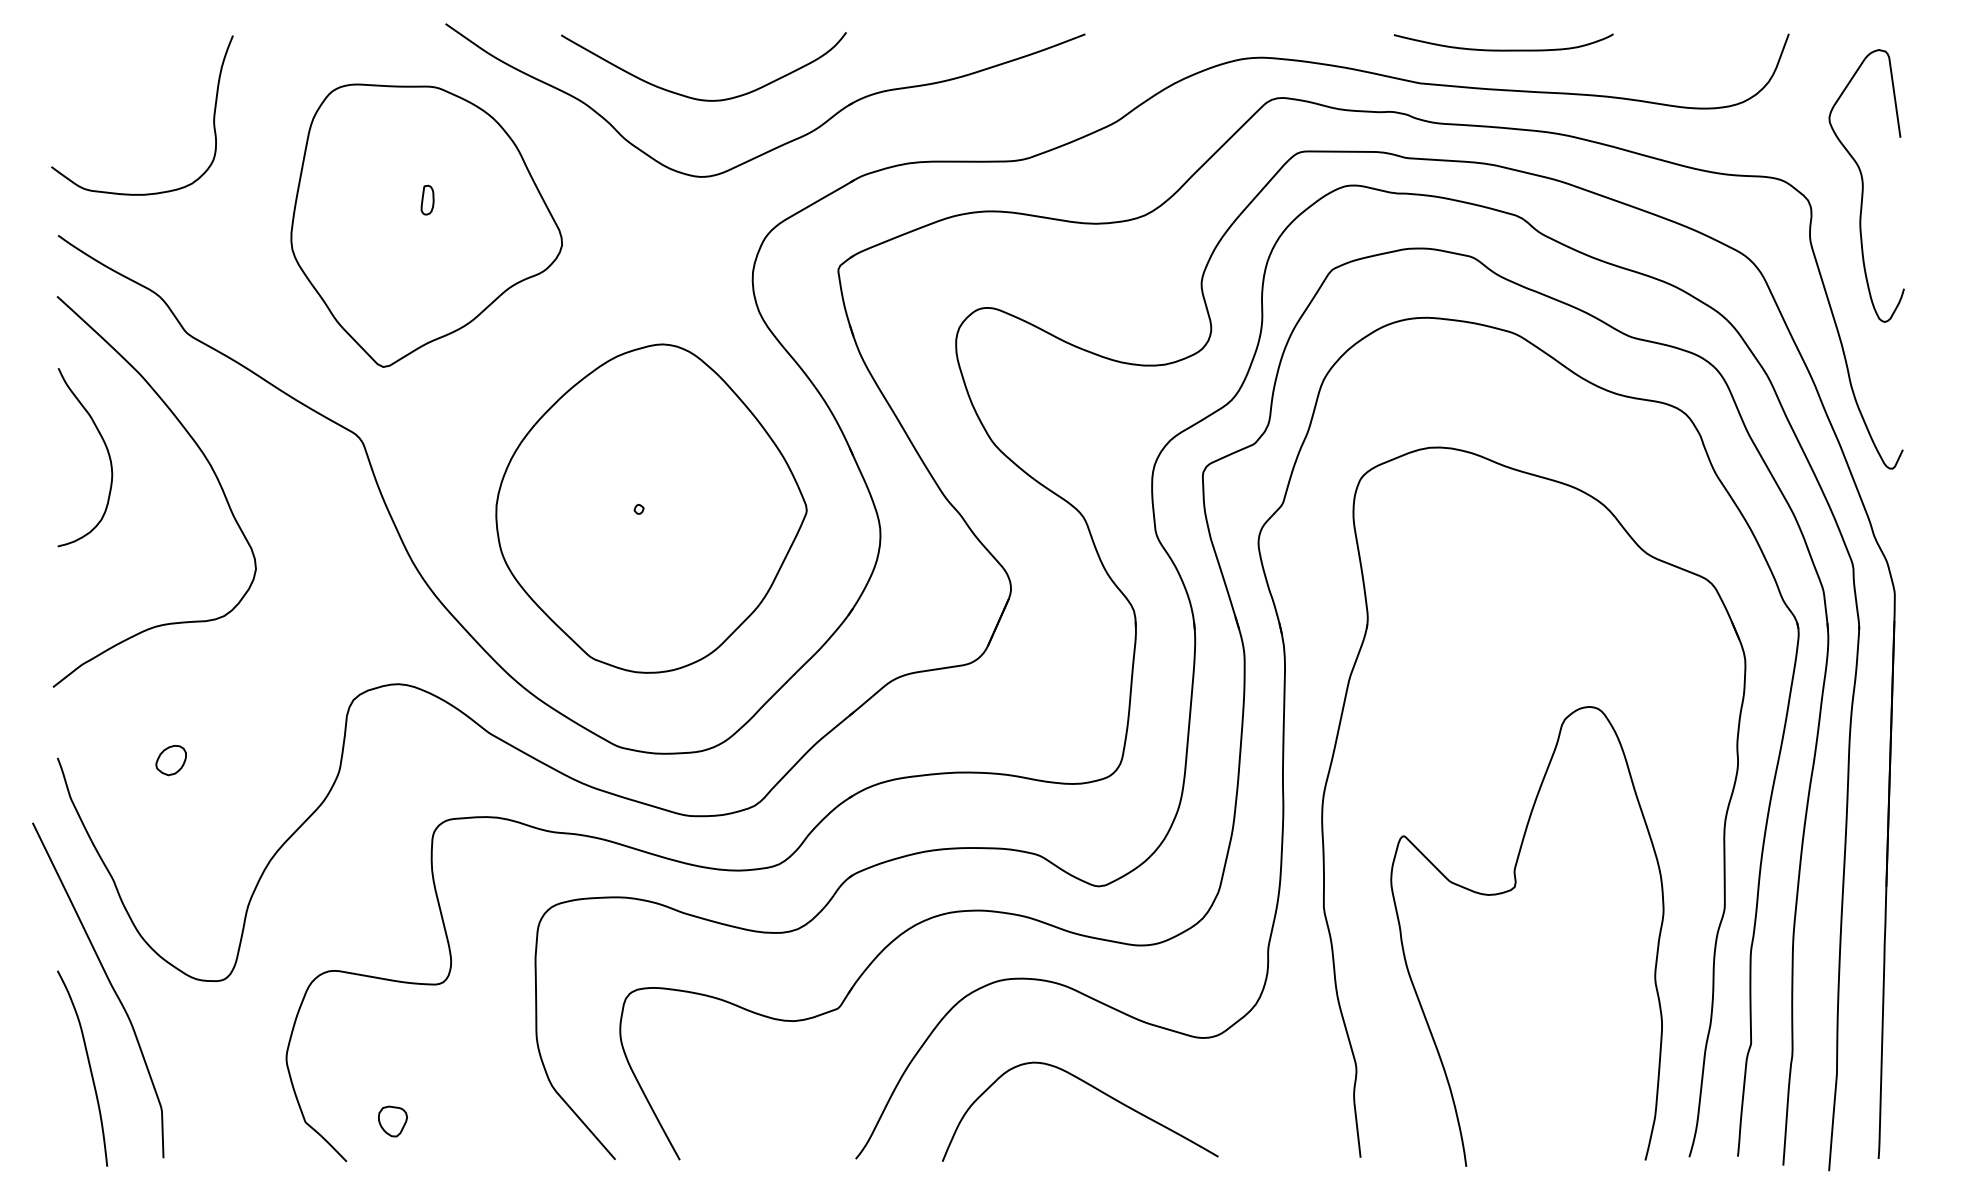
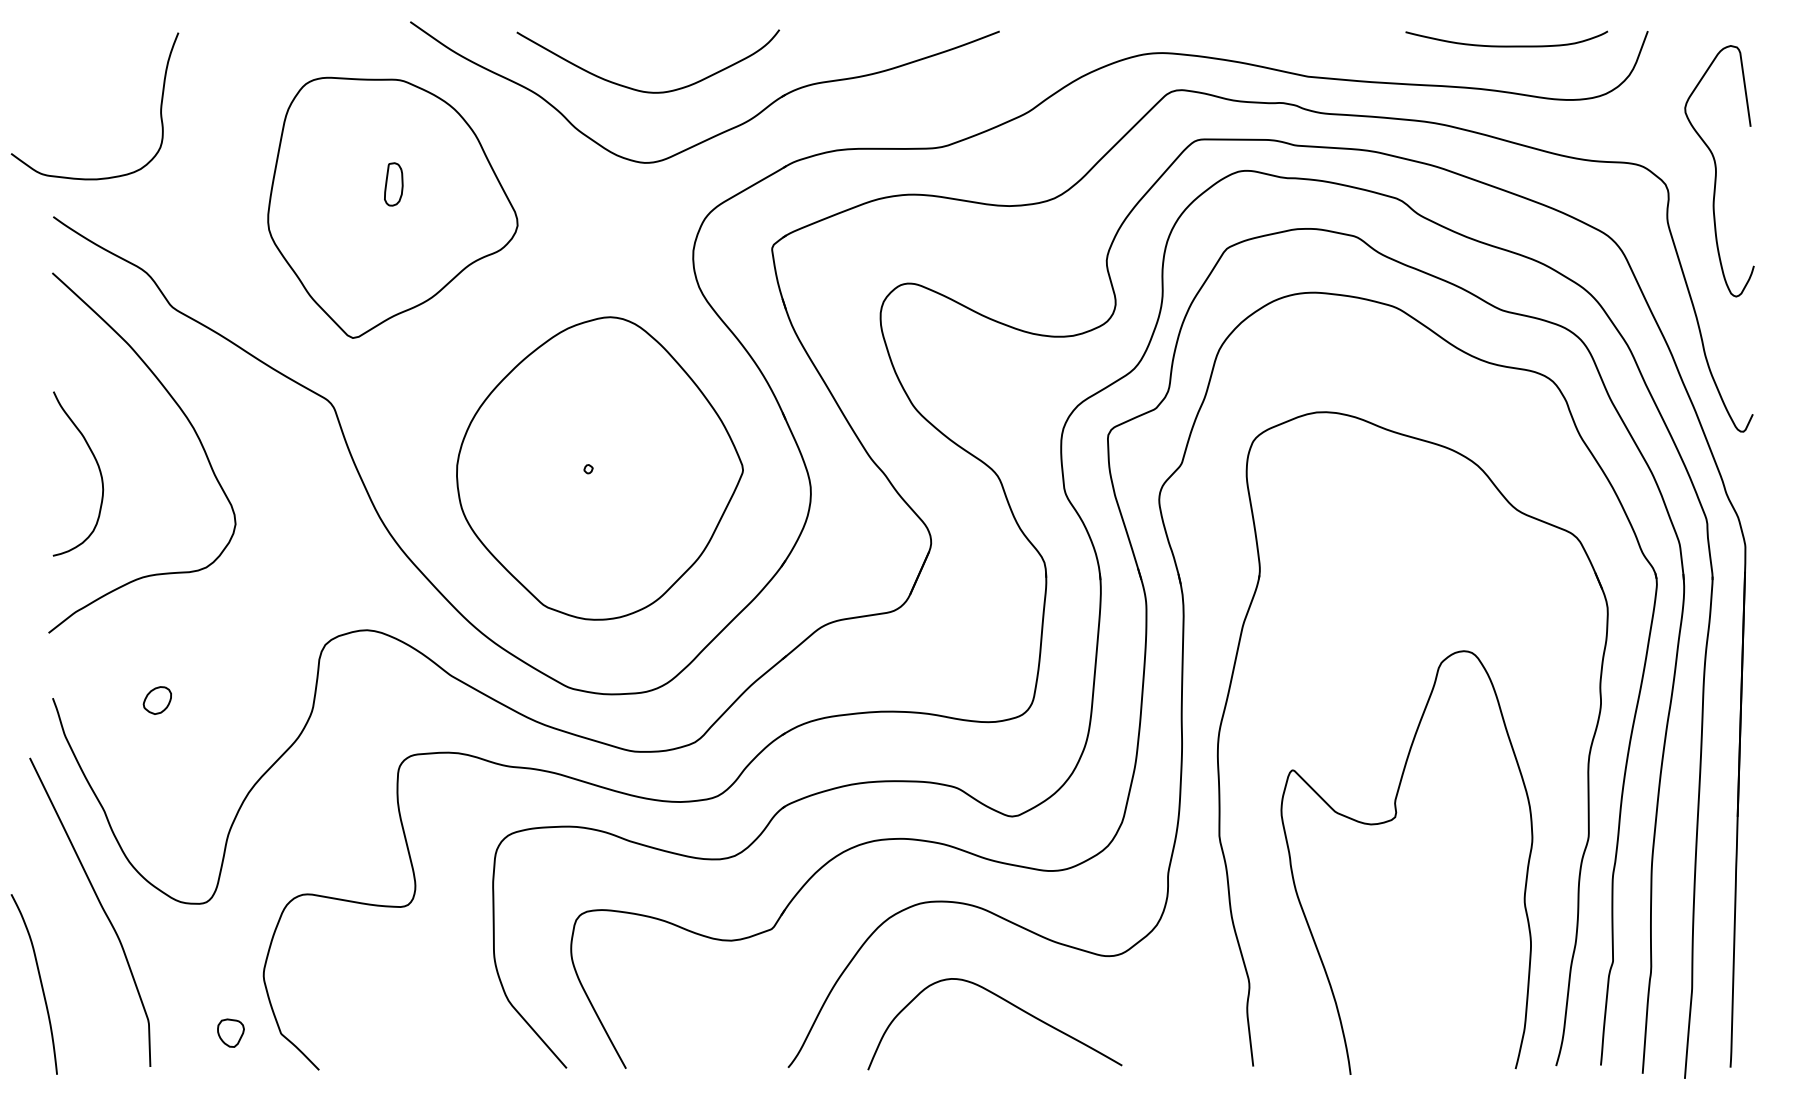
curve: (1503, 49) -> (1506, 45), moved
curve: (213, 115) -> (160, 106), moved
part: (427, 199) -> (393, 183), size x1.6
curve: (106, 450) -> (97, 467), moved
curve: (88, 1065) -> (39, 981), moved
part: (392, 1121) -> (230, 1033), moved

